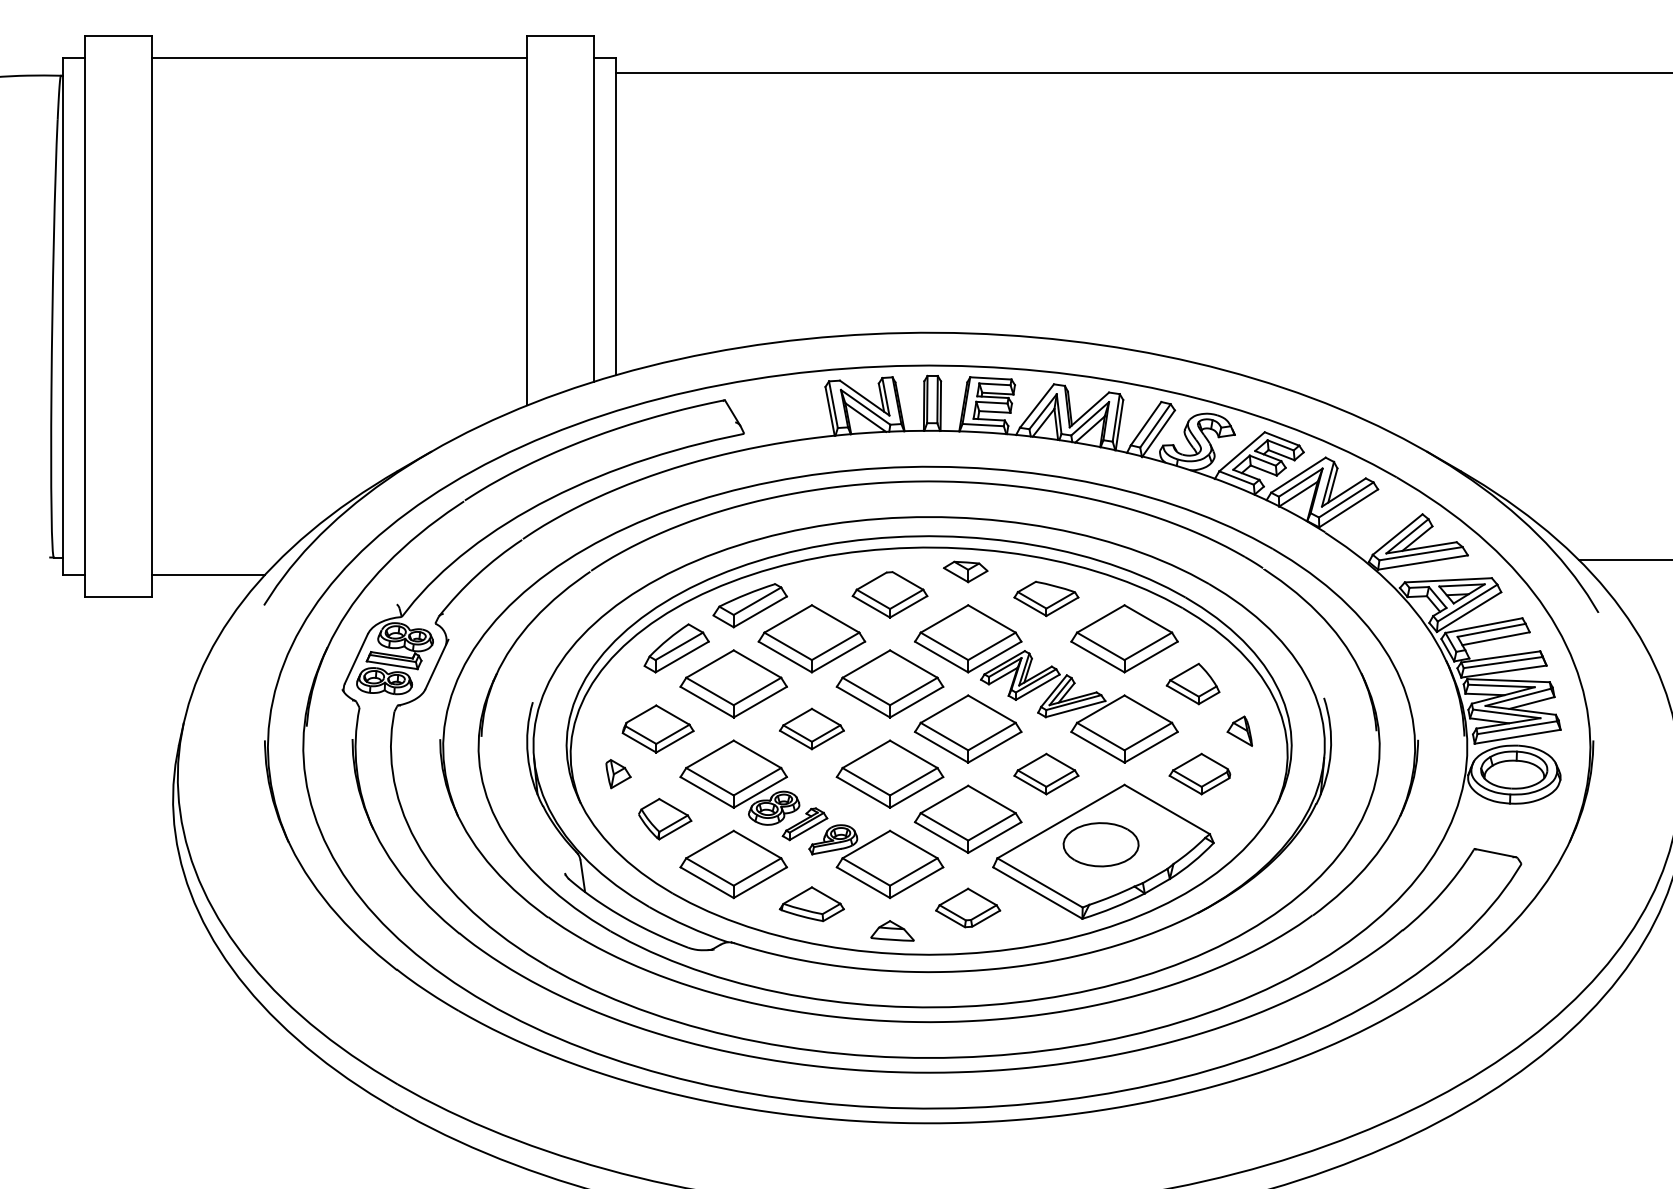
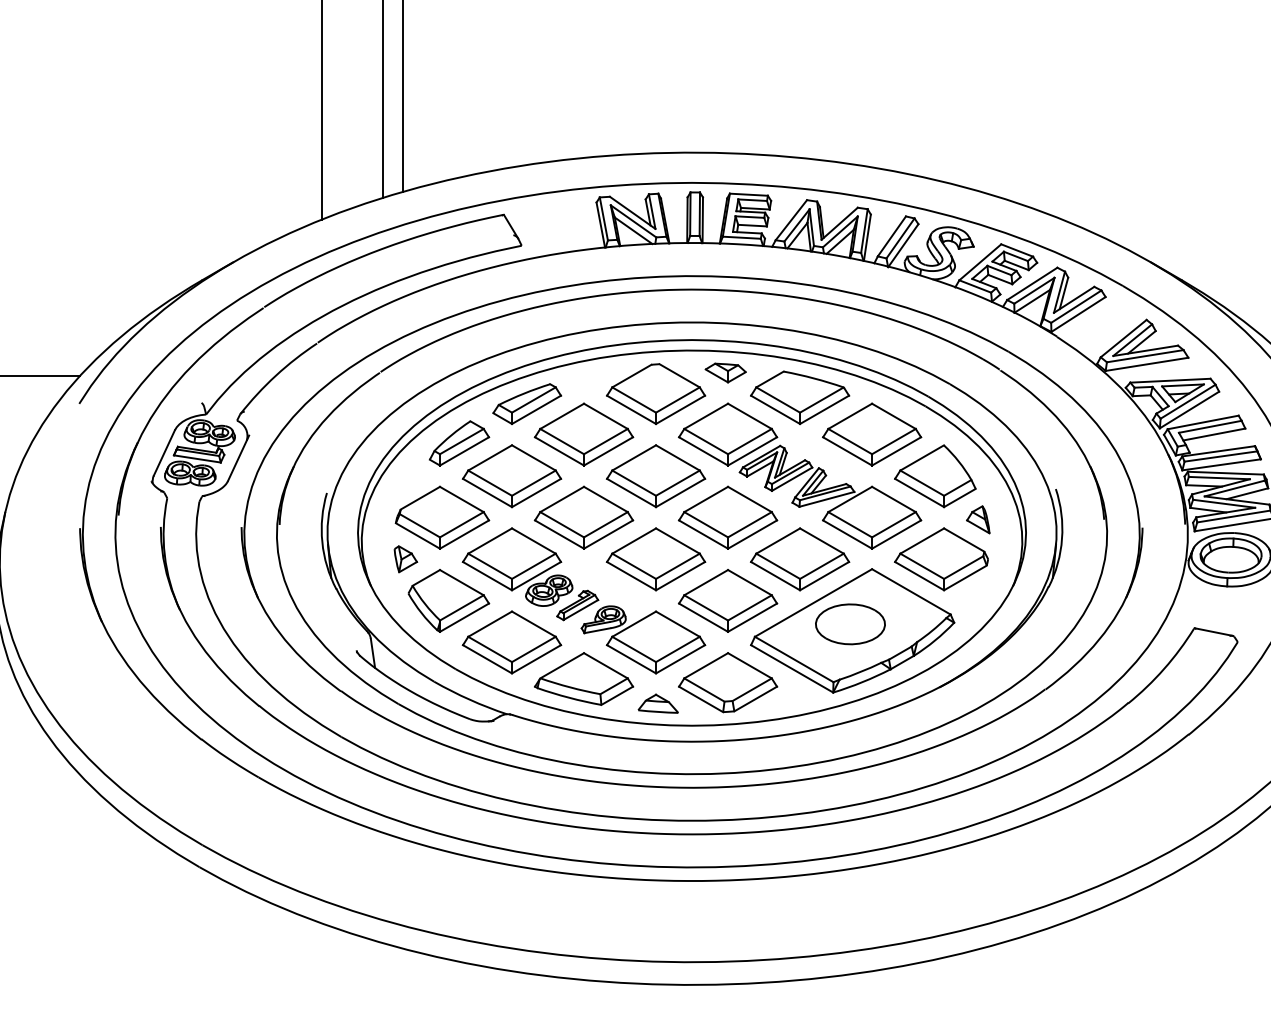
part: (889, 594) -> (655, 393), size x1.43
part: (1046, 598) -> (800, 397), size x1.67
part: (1192, 683) -> (934, 475), size x1.67
part: (657, 728) -> (441, 517), size x1.43
part: (811, 728) -> (583, 517), size x1.67
part: (1046, 773) -> (800, 558), size x1.67
part: (1199, 773) -> (941, 558), size x1.67
part: (664, 818) -> (448, 600), size x1.67
part: (811, 904) -> (583, 679), size x1.67
part: (967, 907) -> (727, 682), size x1.67

